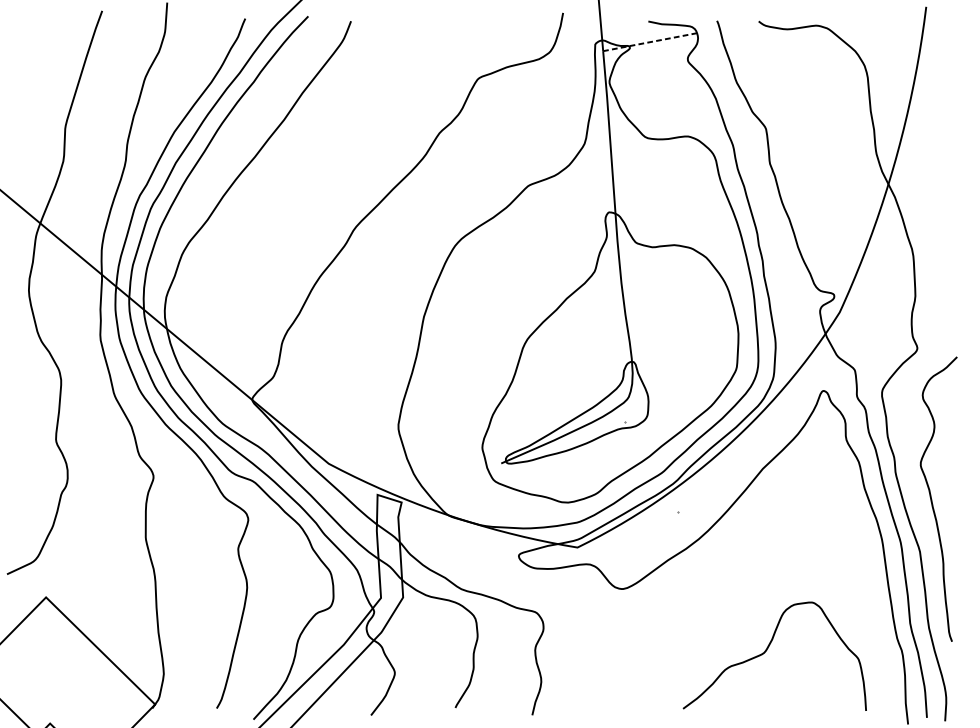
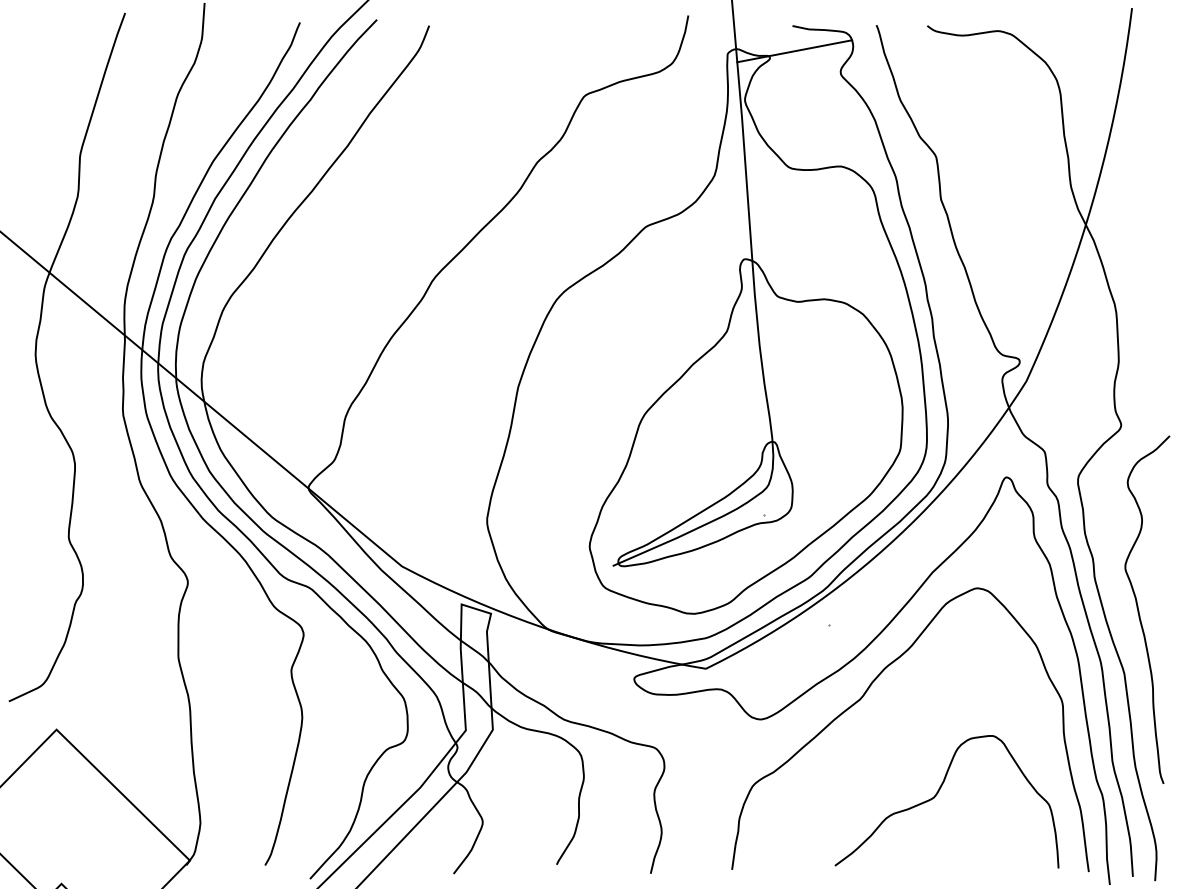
line: (649, 42) -> (794, 51), dashed -> solid
curve: (706, 571) -> (863, 697), added

